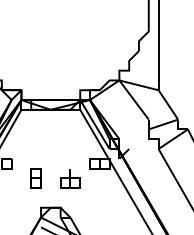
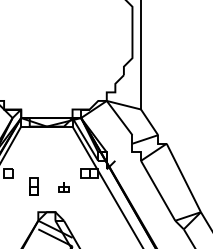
part: (69, 178) -> (63, 186), size x0.6

